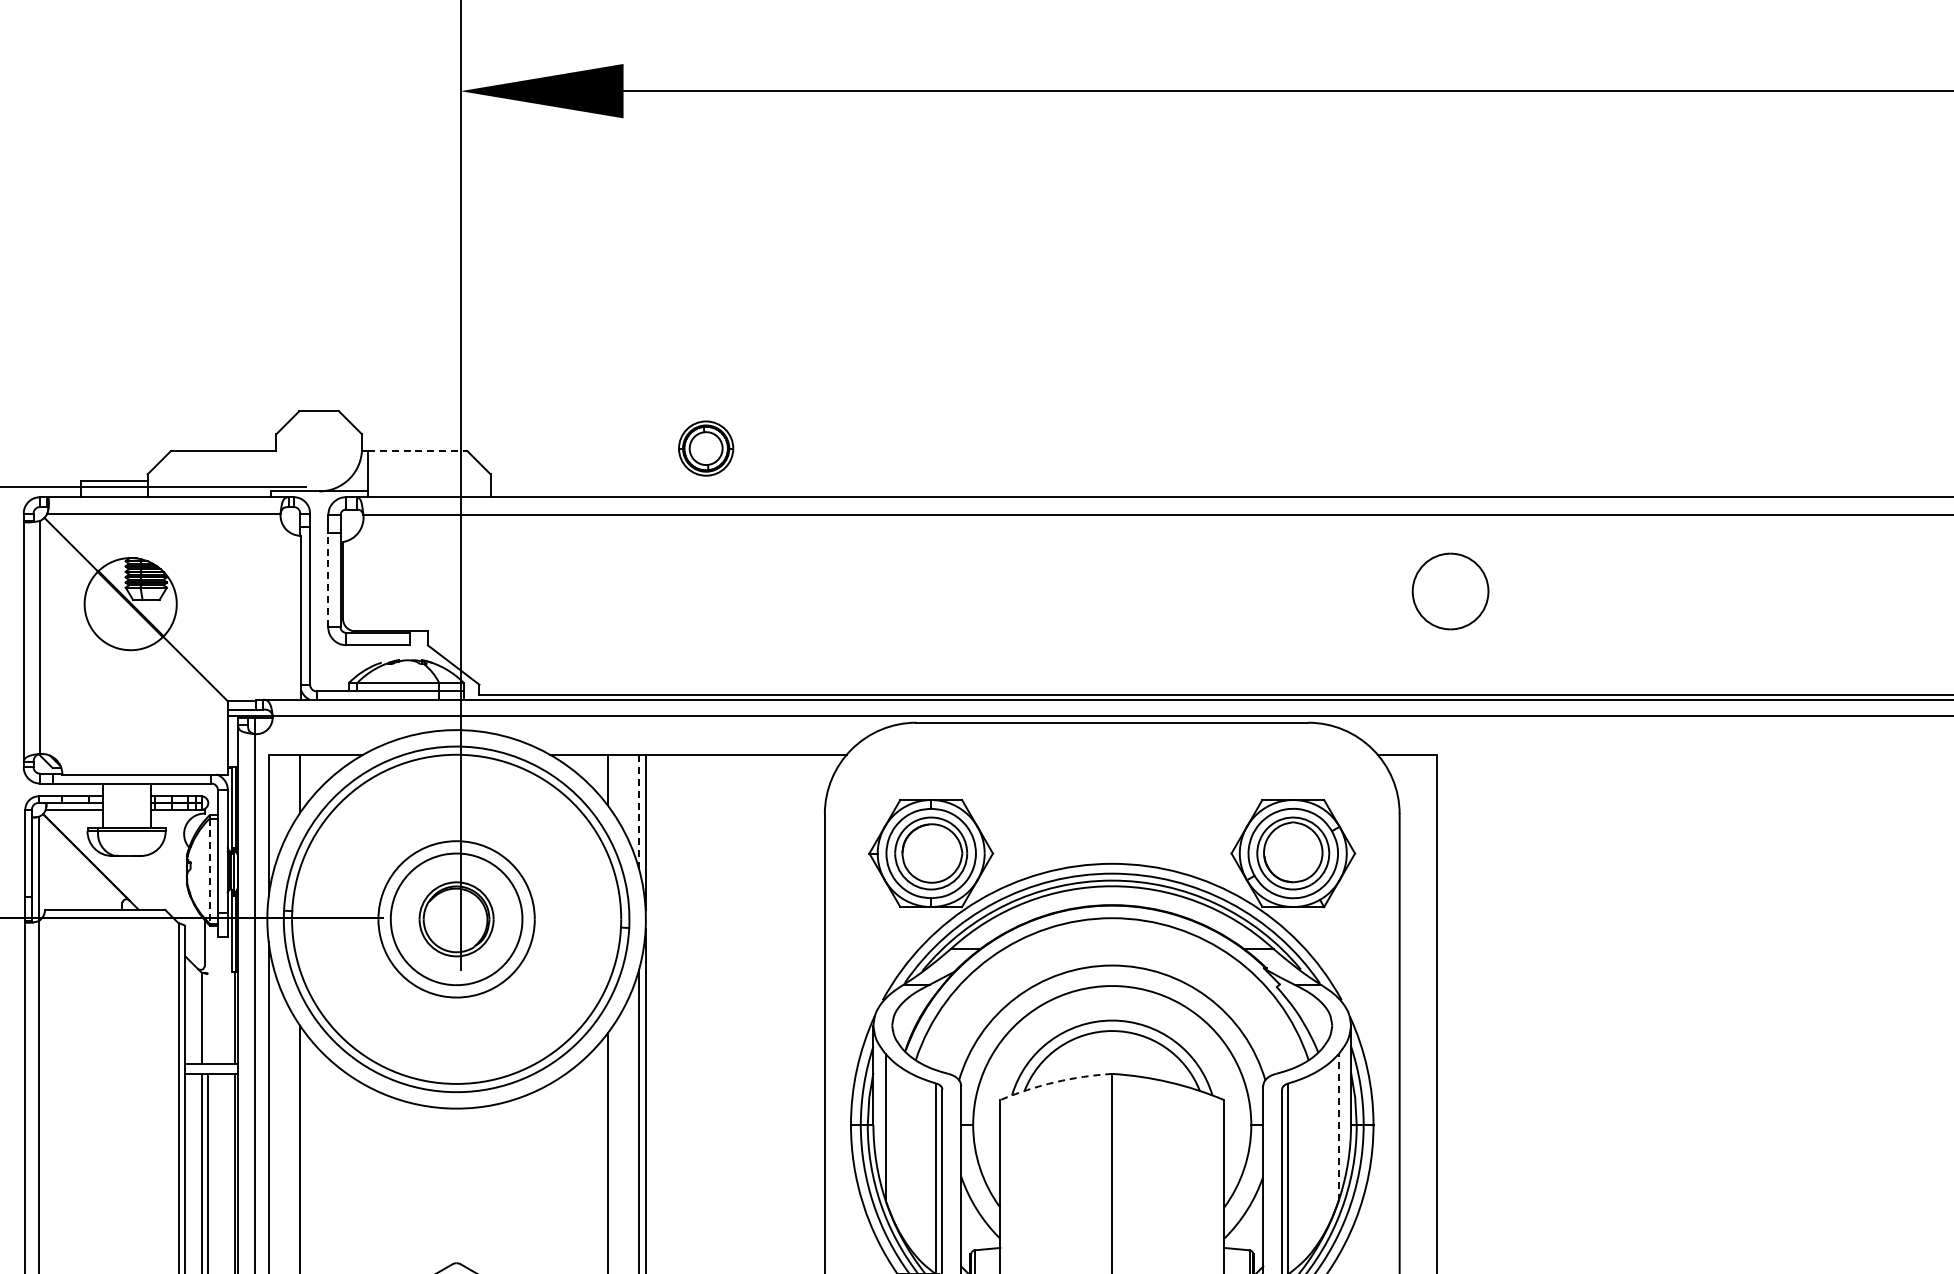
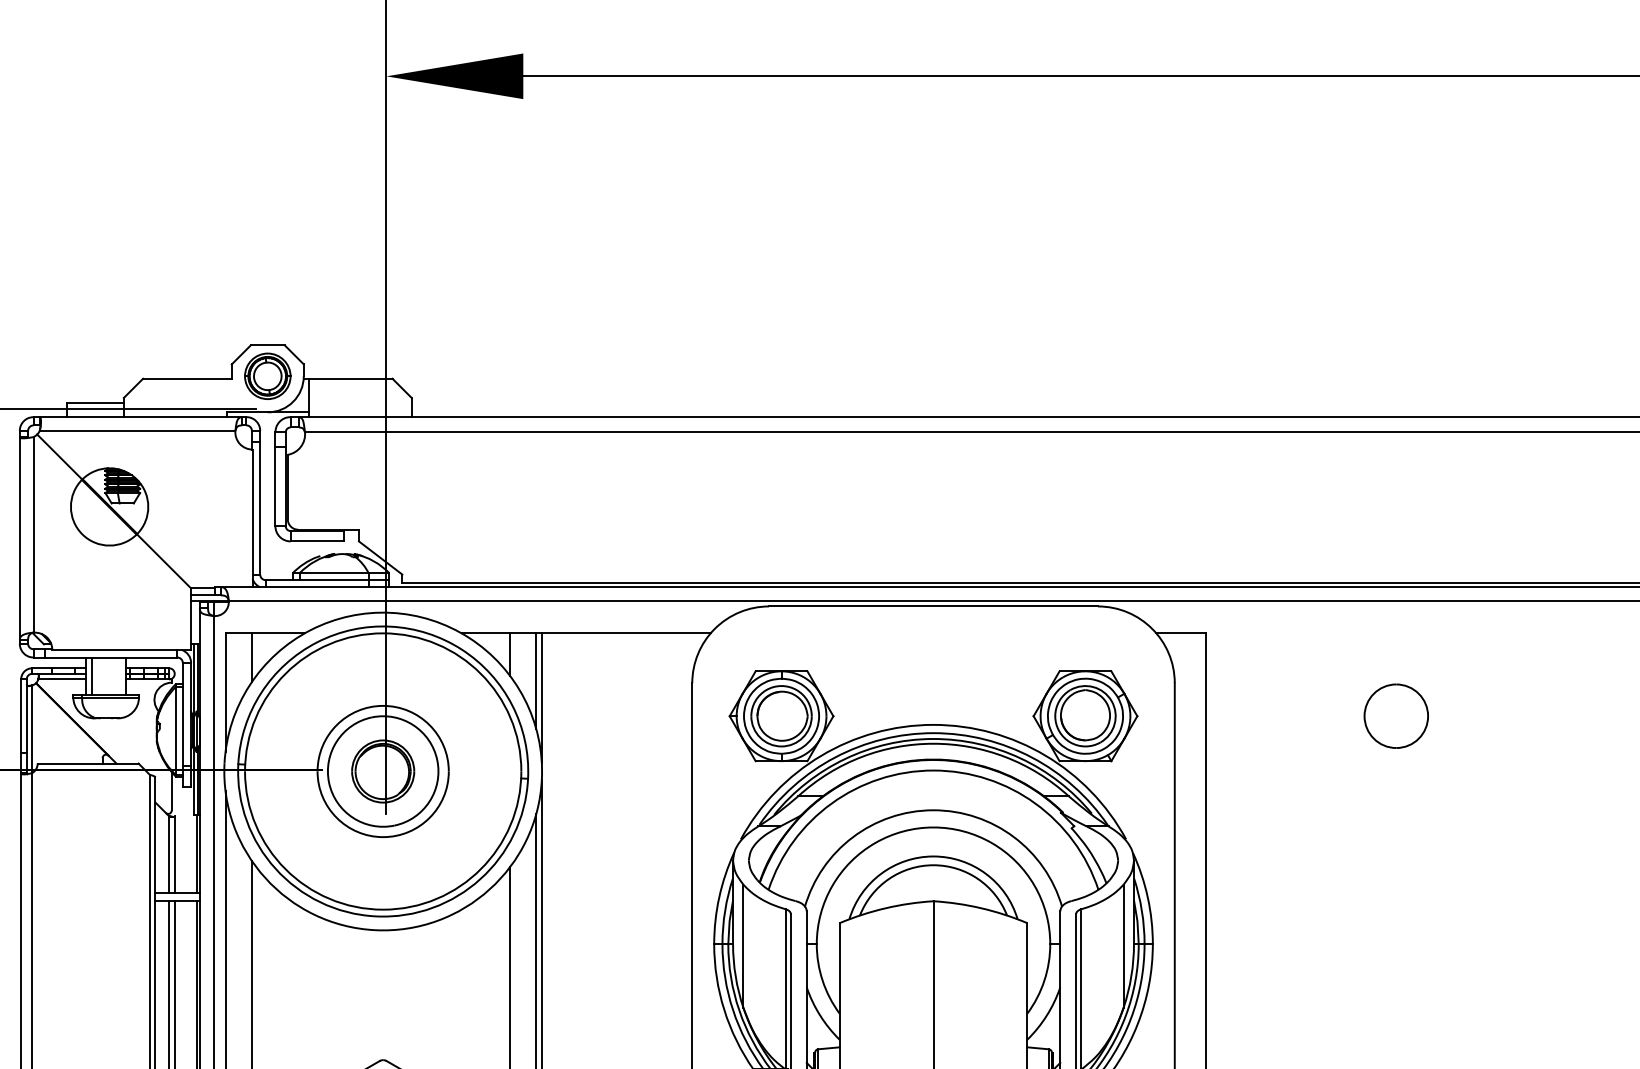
part: (706, 448) -> (268, 376), moved
line: (417, 451) -> (350, 378), dashed -> solid
line: (328, 579) -> (275, 486), dashed -> solid
part: (1450, 591) -> (1396, 716), moved
line: (109, 805) -> (91, 675), added
line: (639, 812) -> (536, 681), dashed -> solid
line: (209, 871) -> (175, 731), dashed -> solid
line: (208, 1017) -> (174, 853), added
arc: (1055, 1082) -> (885, 908), dashed -> solid
line: (1338, 1126) -> (1123, 945), dashed -> solid

